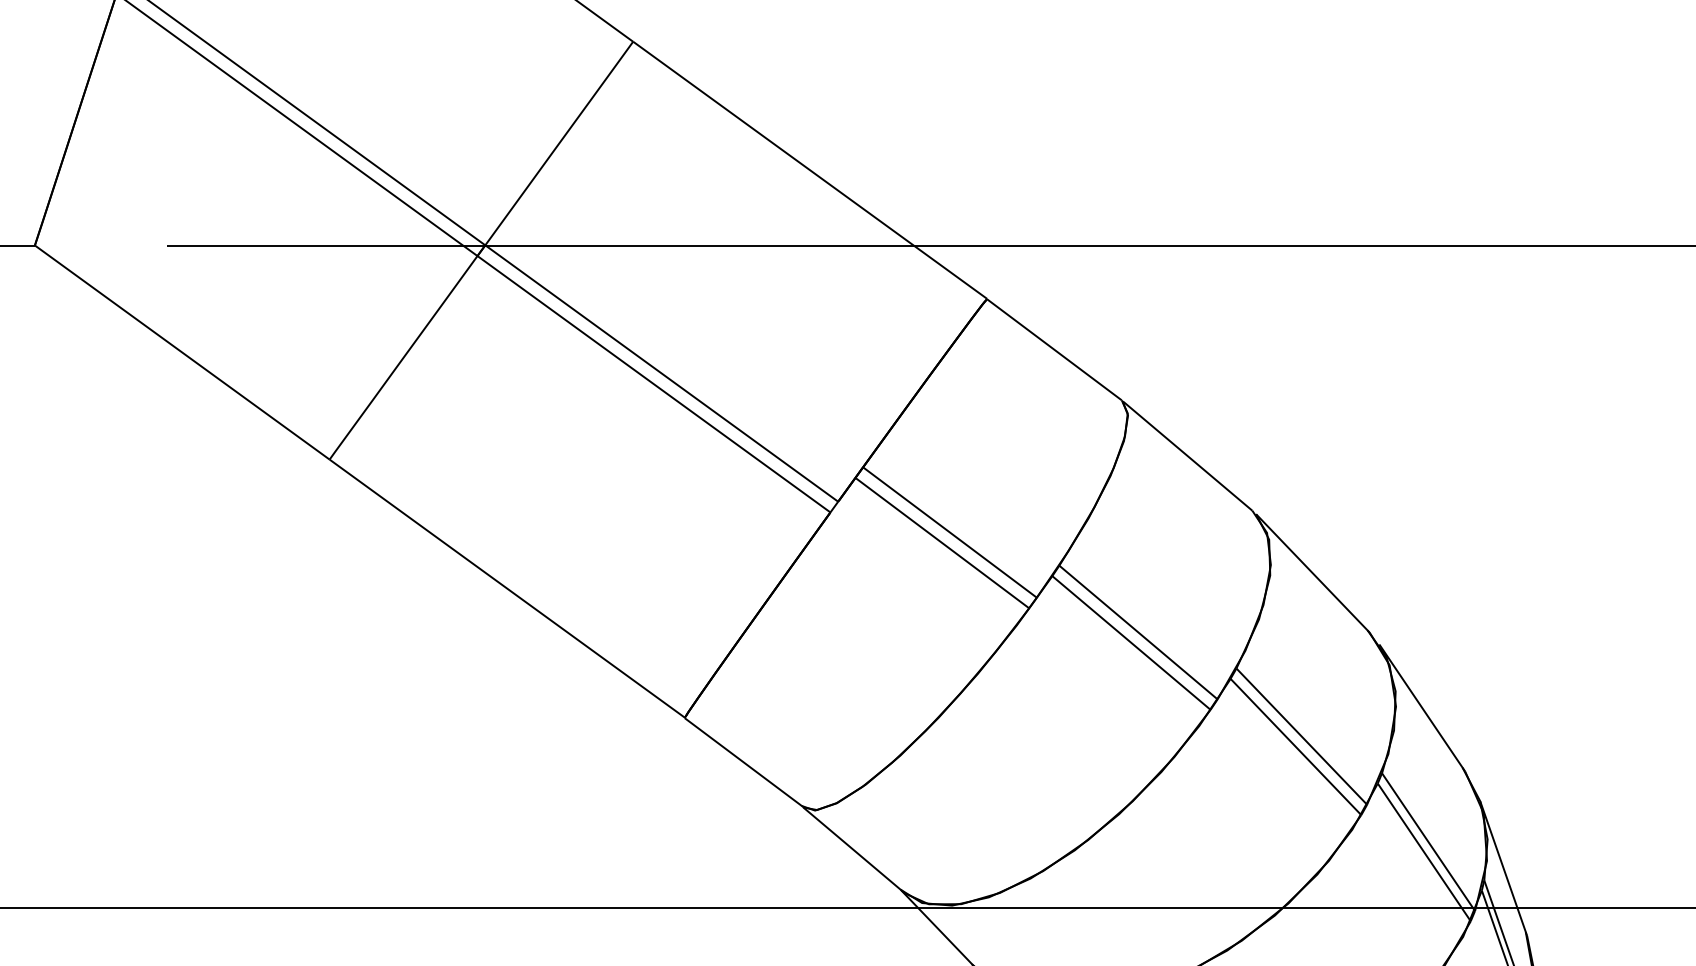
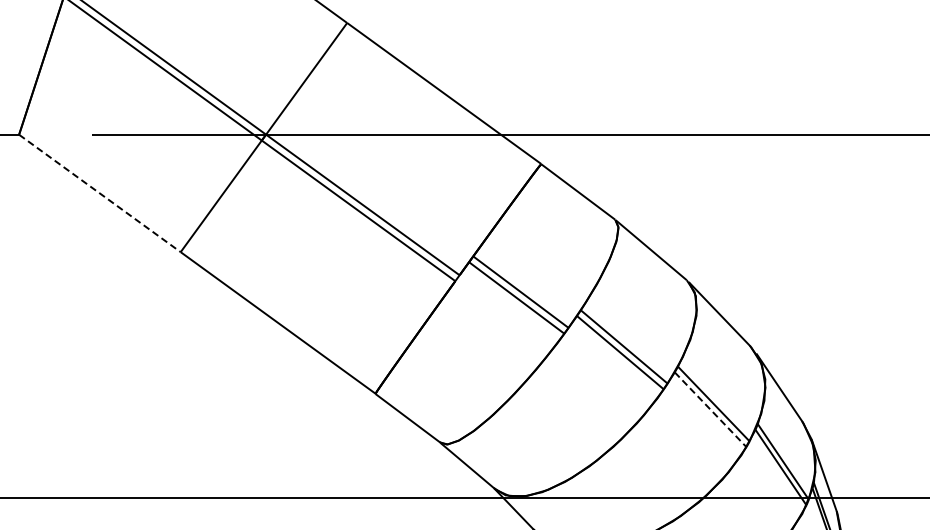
line: (181, 352) -> (99, 193), solid -> dashed
line: (1295, 746) -> (710, 409), solid -> dashed

